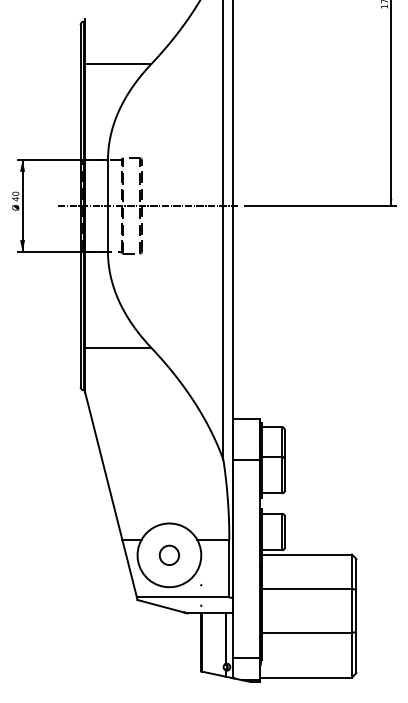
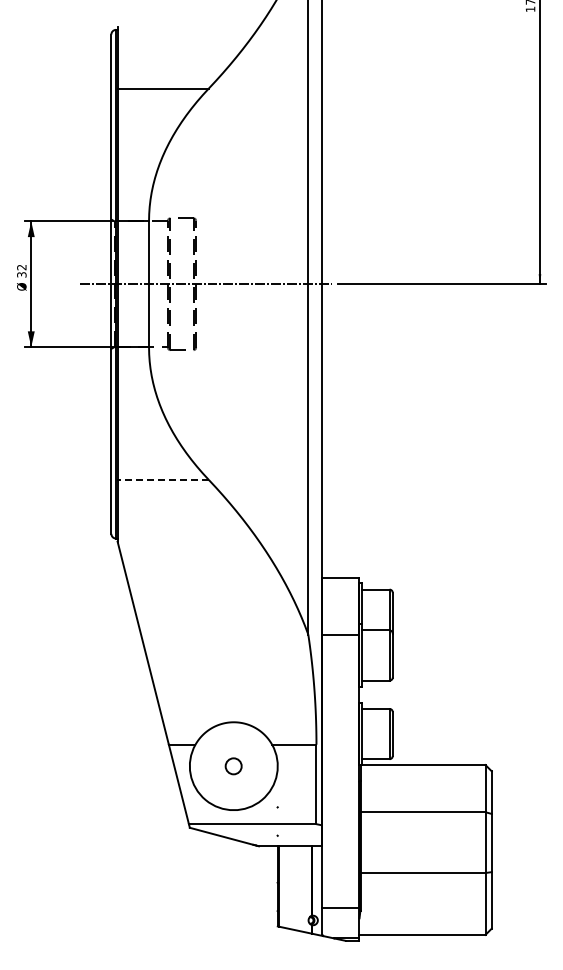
text: (15, 196) -> (21, 270), 40 -> 32
line: (118, 347) -> (163, 479), solid -> dashed
circle: (169, 555) -> (233, 766), size x0.6

